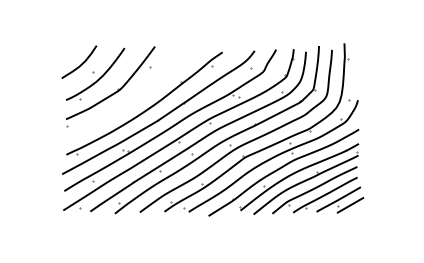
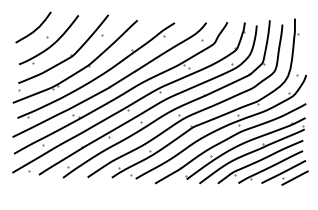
part: (127, 103) -> (79, 69), added

